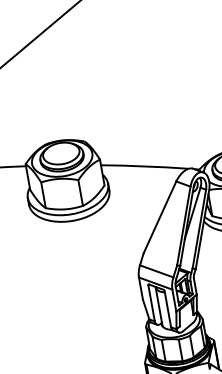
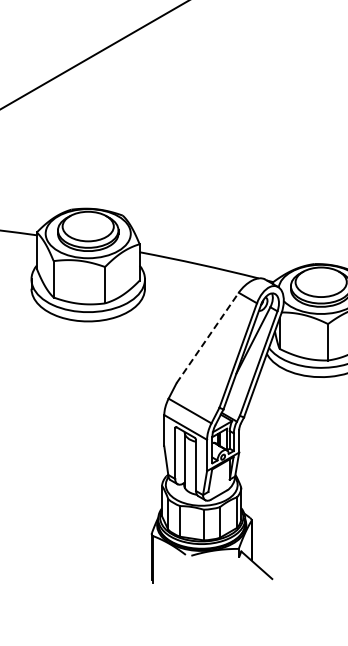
line: (159, 217) -> (207, 337), solid -> dashed

